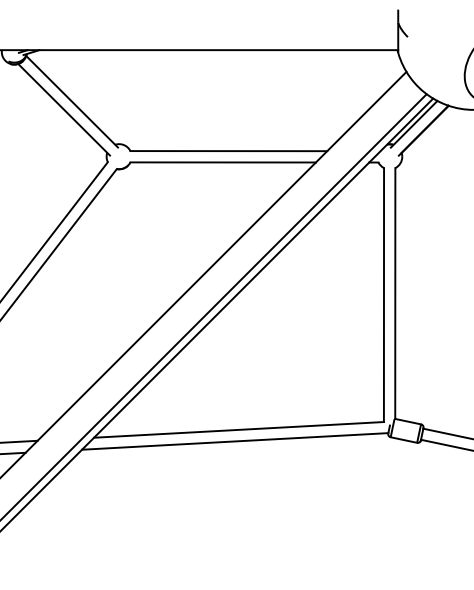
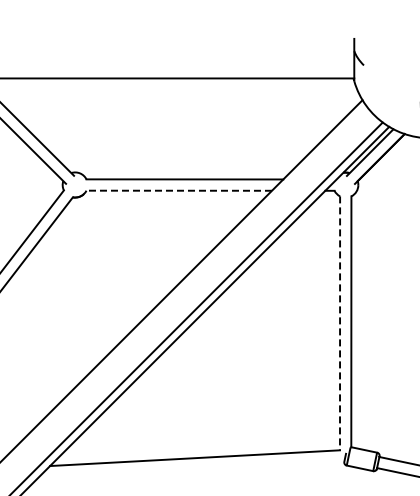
line: (223, 162) -> (179, 190), solid -> dashed
line: (383, 295) -> (339, 323), solid -> dashed
line: (235, 441) -> (191, 469), removed

